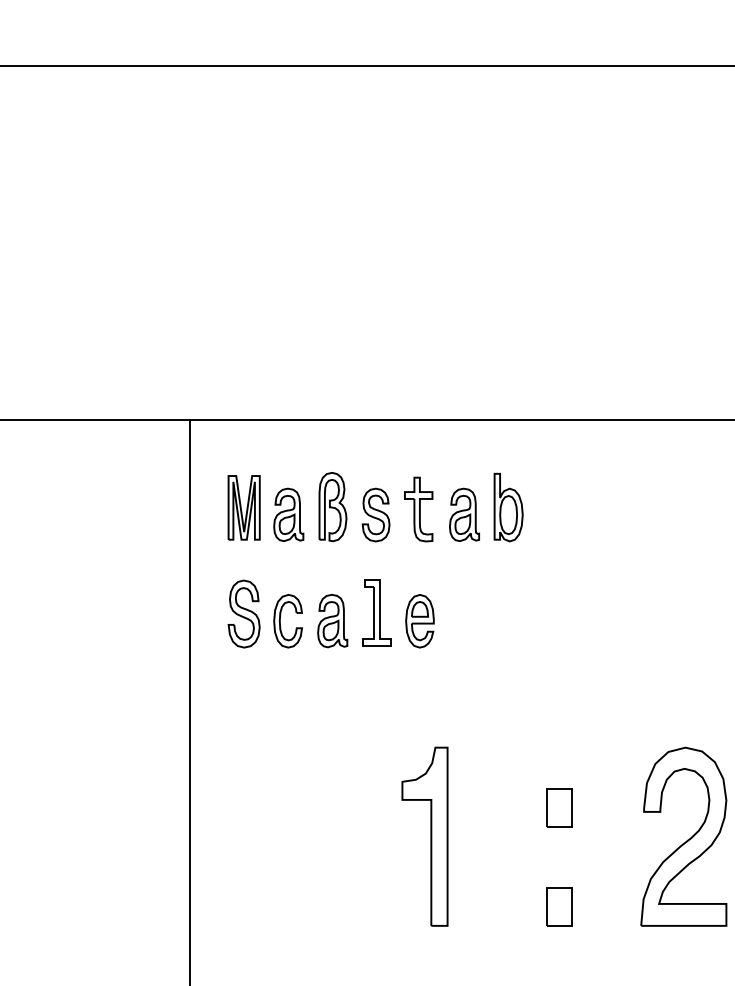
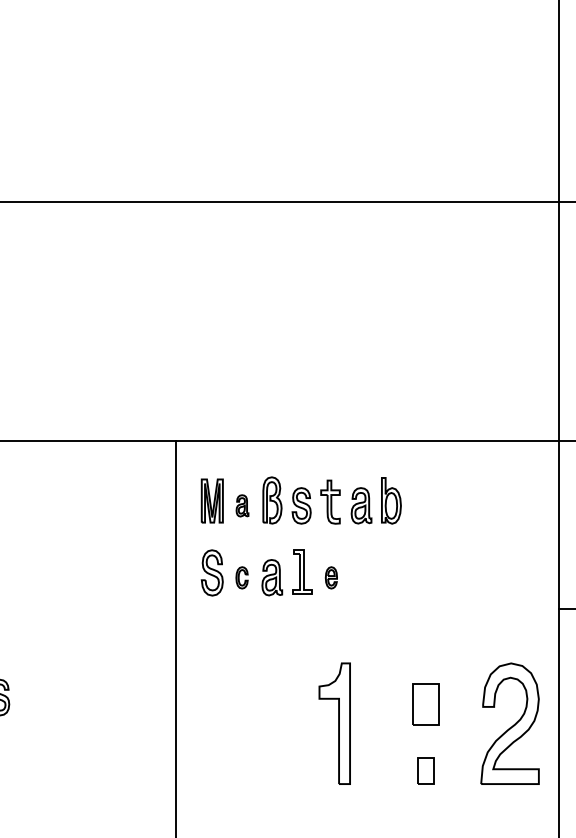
part: (288, 514) -> (242, 505), size x0.6
part: (287, 620) -> (241, 577), size x0.6
part: (420, 620) -> (331, 577), size x0.6
part: (558, 806) -> (425, 703), size x1.6

